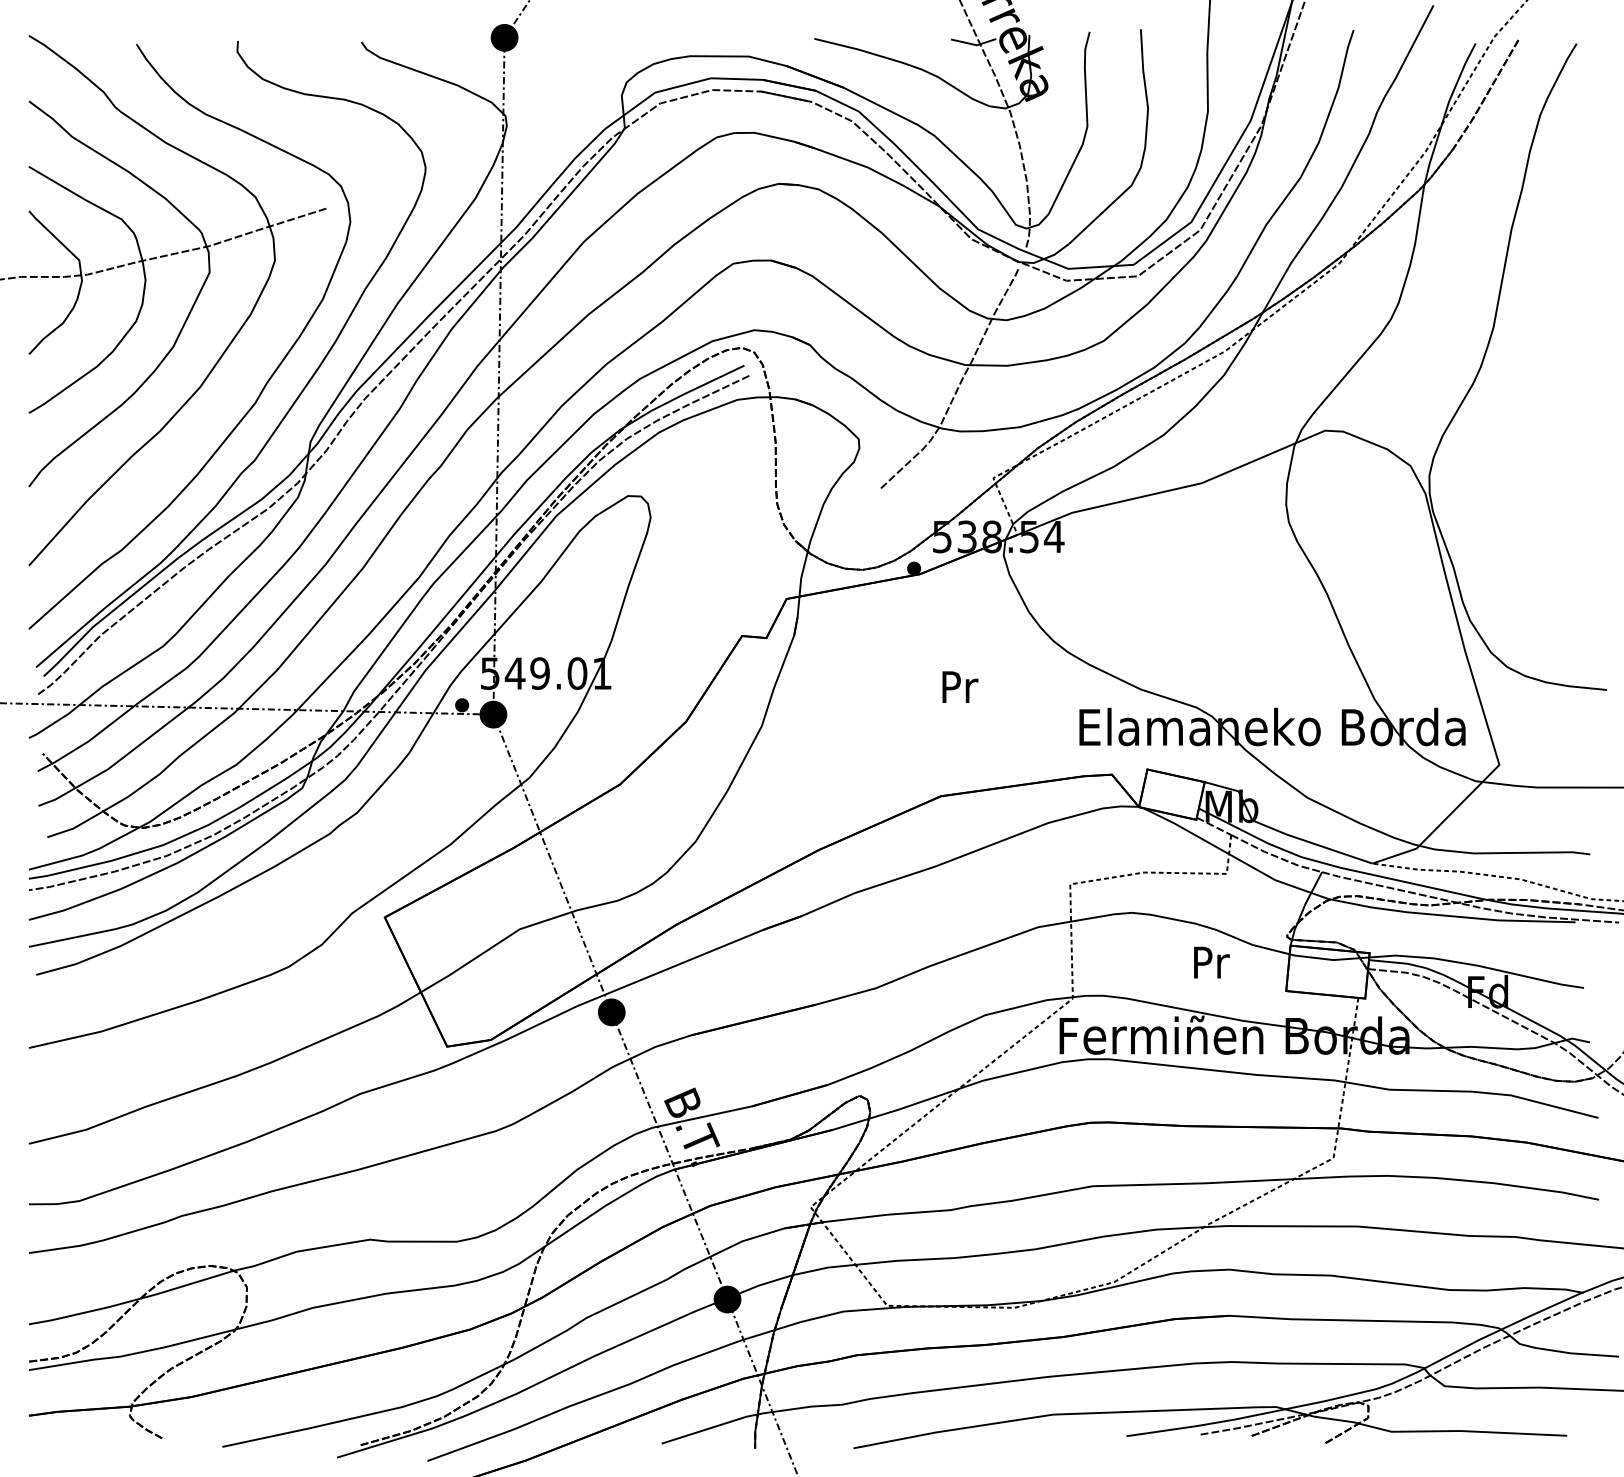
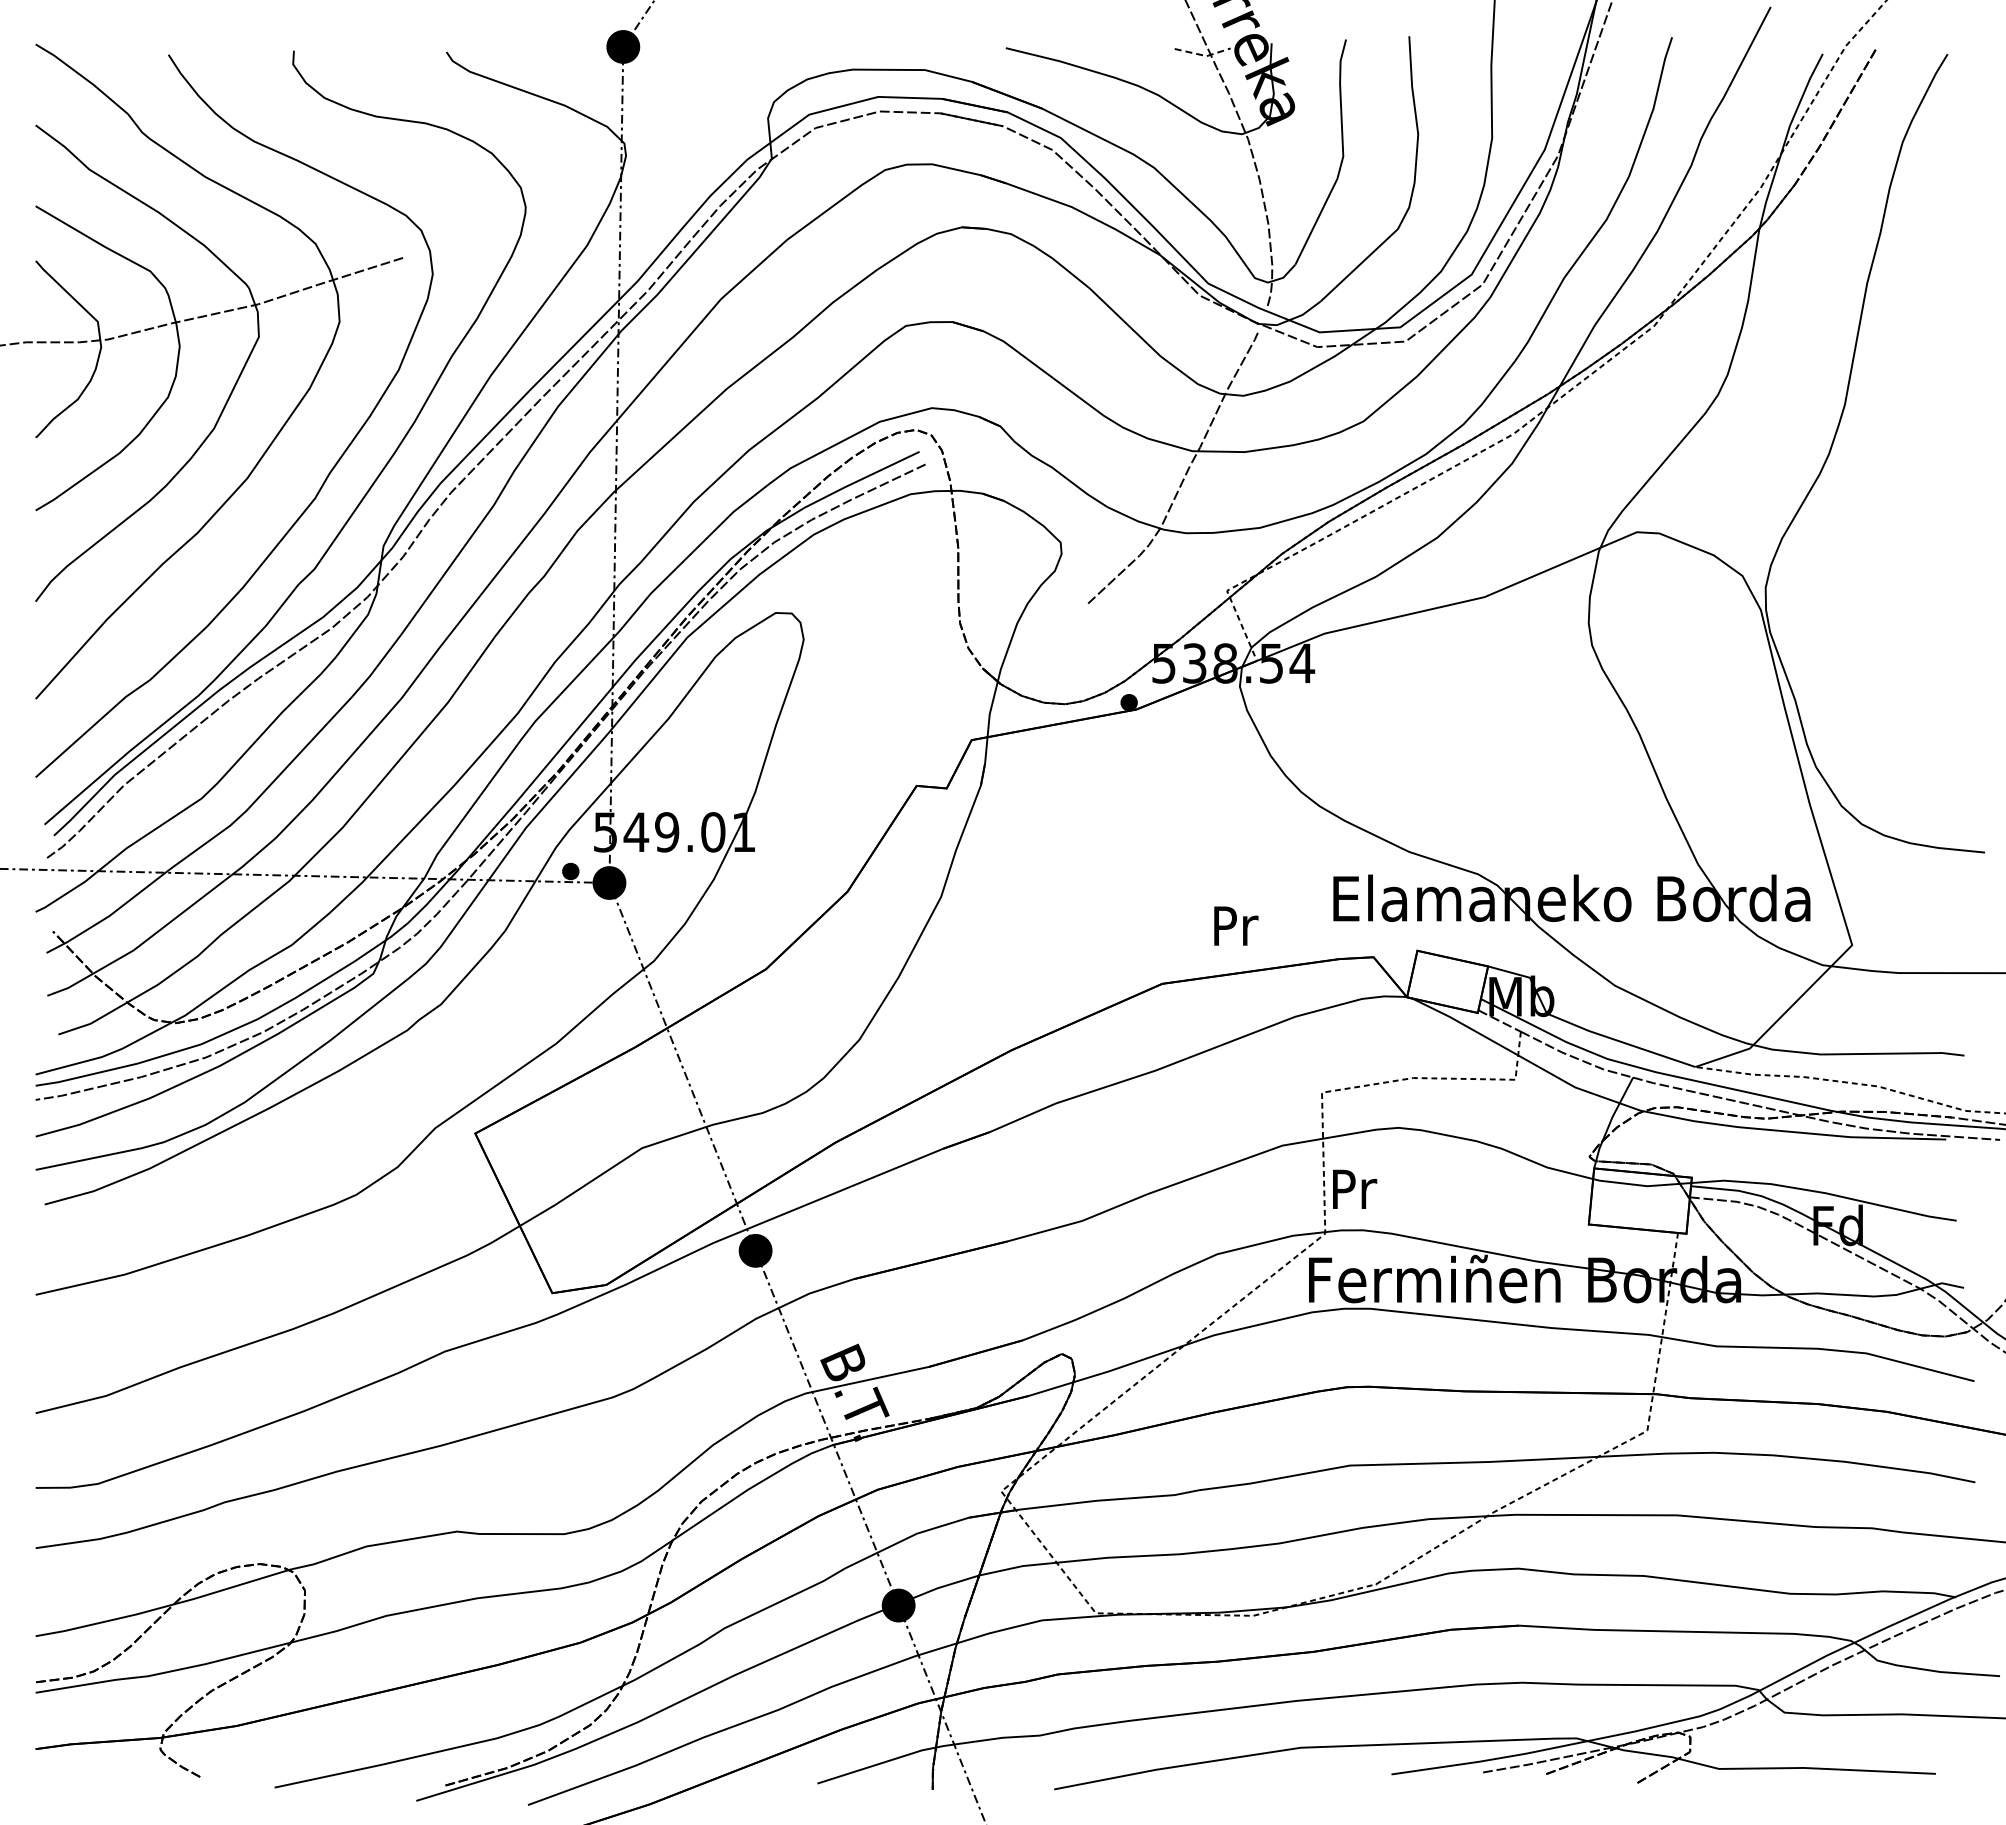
line: (974, 44) -> (1203, 55), solid -> dashed
text: (960, 686) -> (1236, 925), moved
text: (1212, 961) -> (1355, 1188), moved

